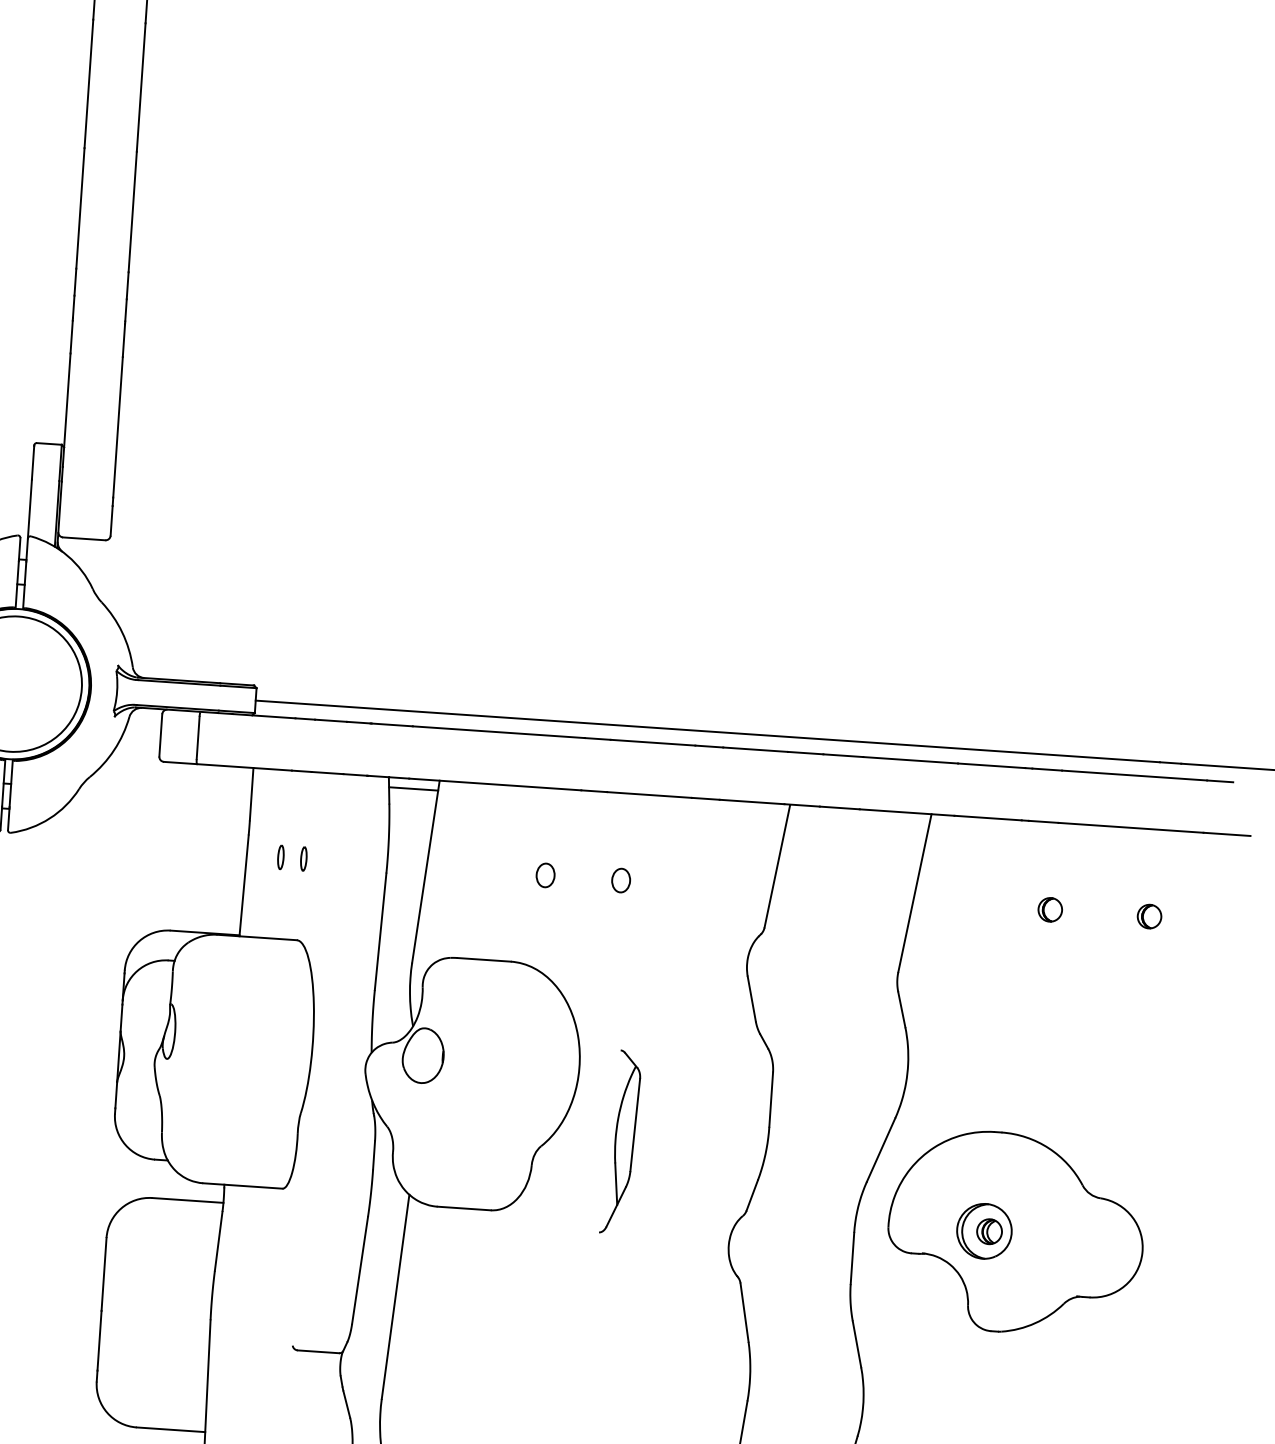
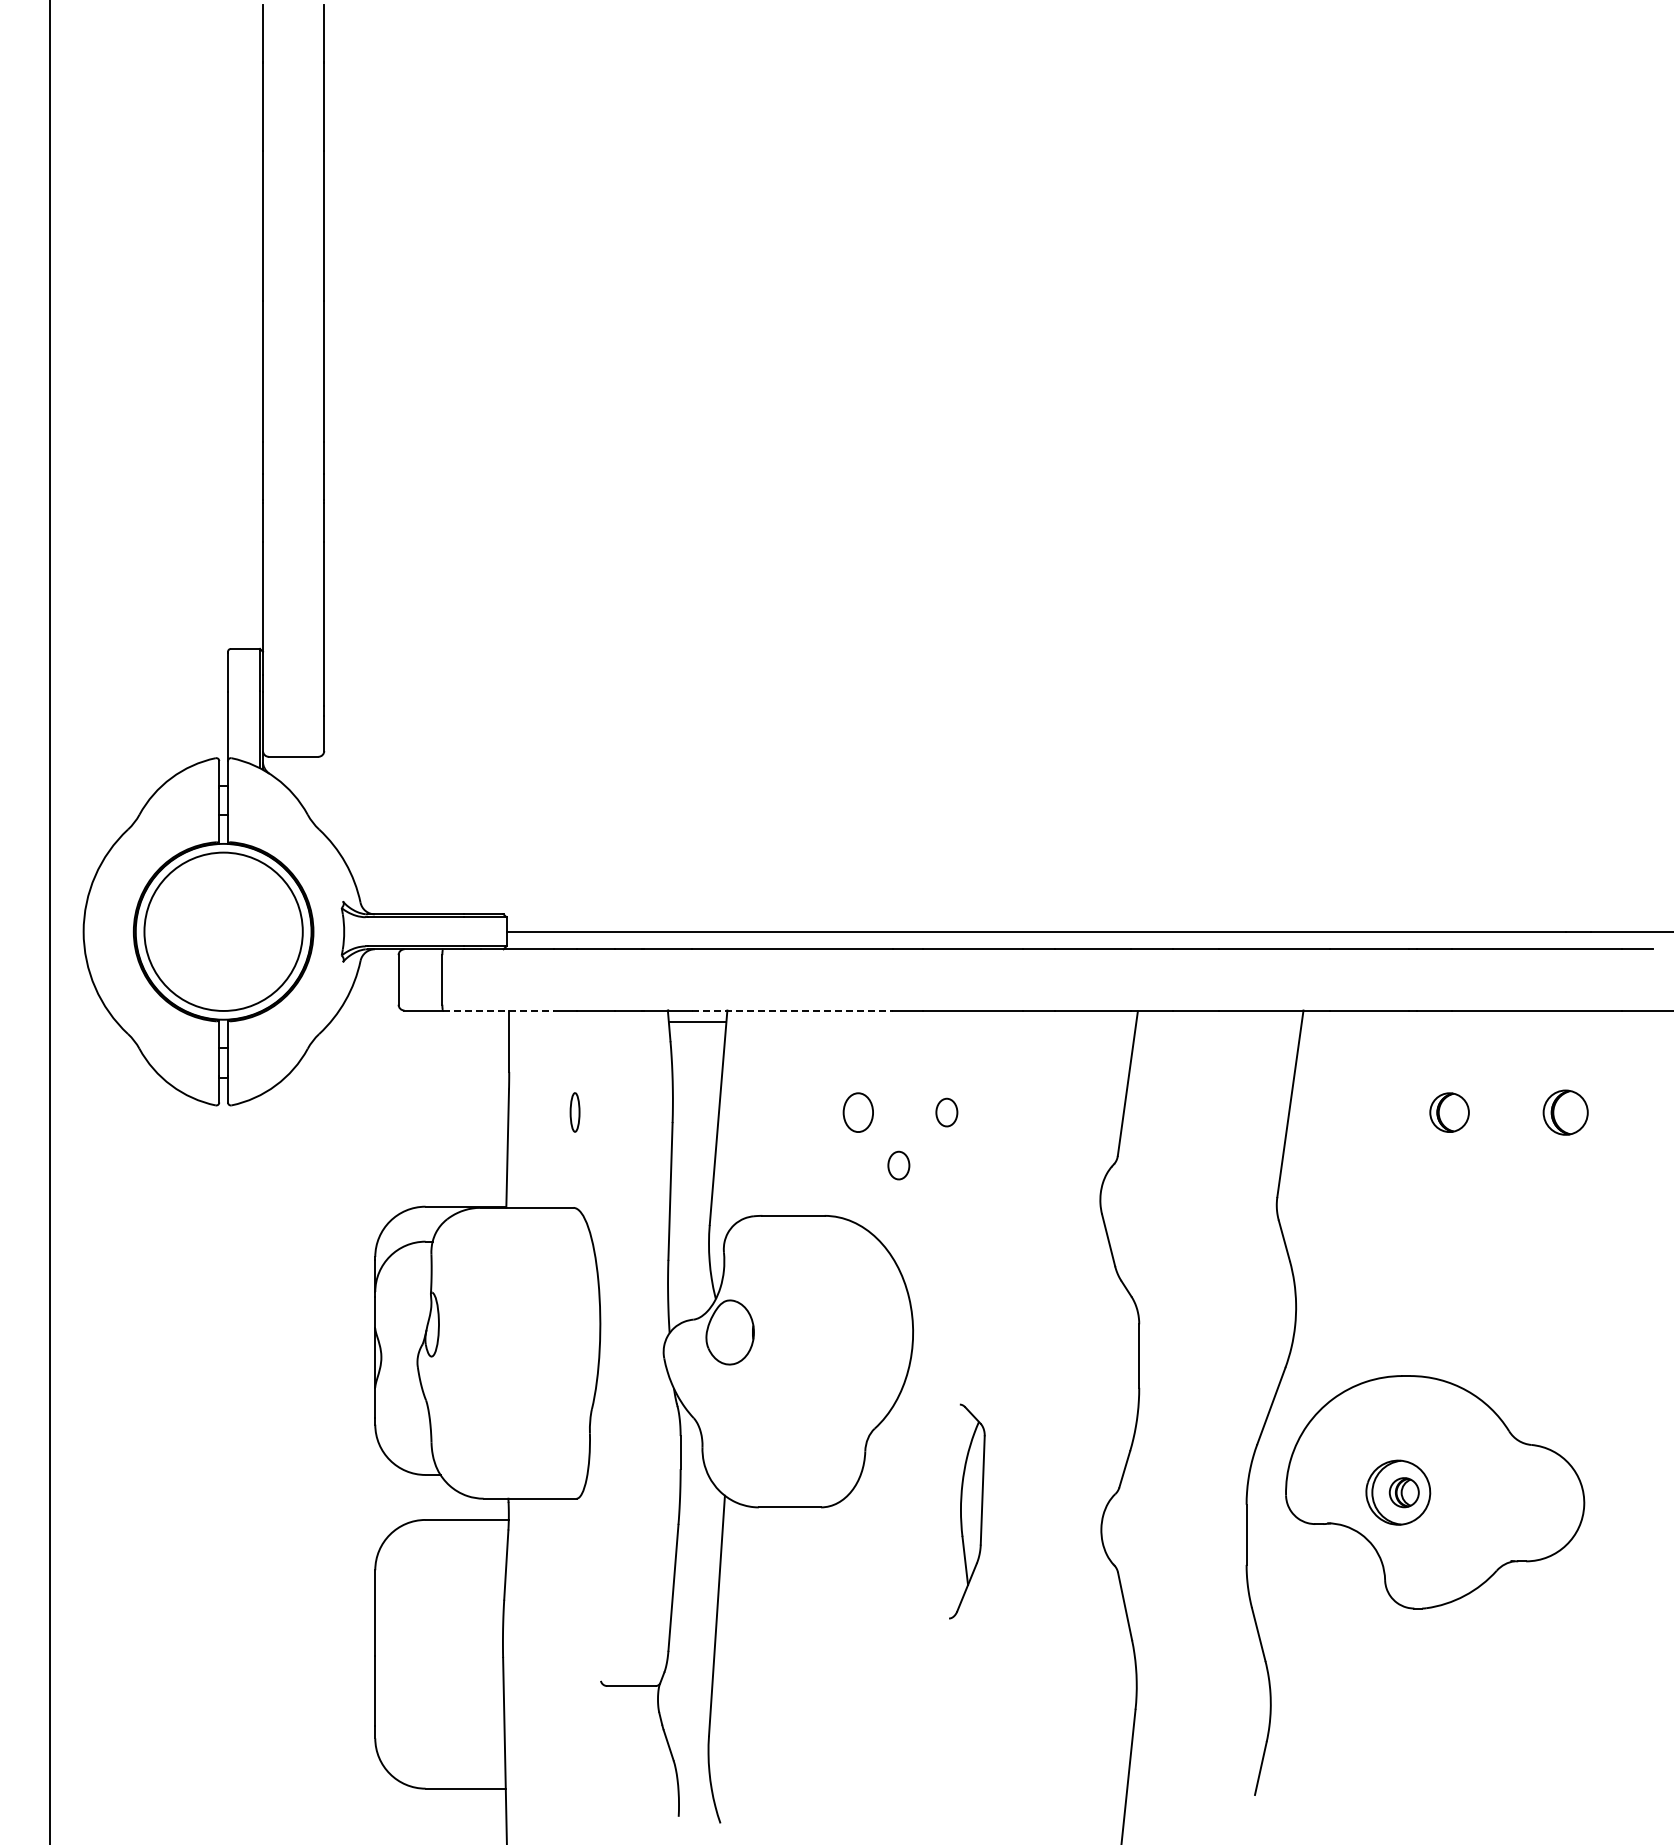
line: (244, 767) -> (498, 1010), solid -> dashed
line: (495, 784) -> (792, 1010), solid -> dashed
part: (281, 857) -> (548, 1112), removed
part: (304, 858) -> (575, 1112), size x1.4
part: (545, 875) -> (858, 1112), size x1.4
part: (1050, 909) -> (1449, 1112), size x1.4
part: (1149, 916) -> (1565, 1112), size x1.6
part: (576, 922) -> (898, 1165), added
part: (621, 1142) -> (967, 1511), moved

